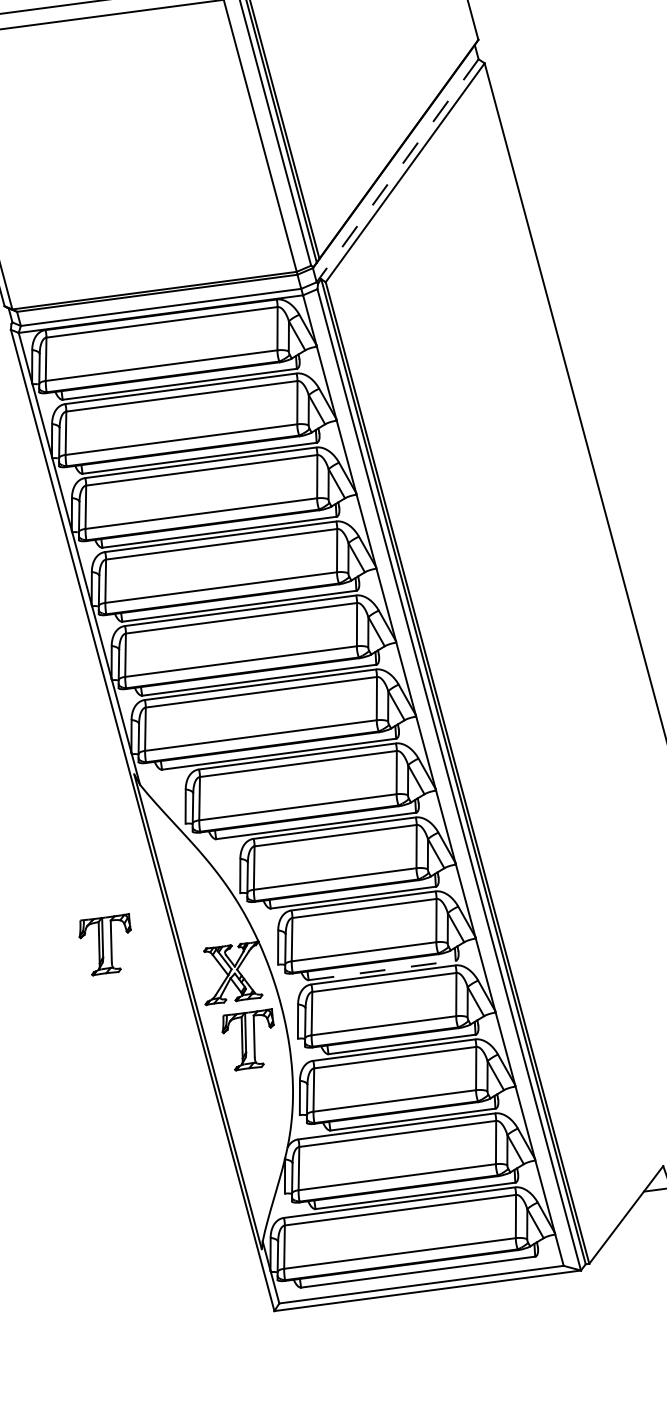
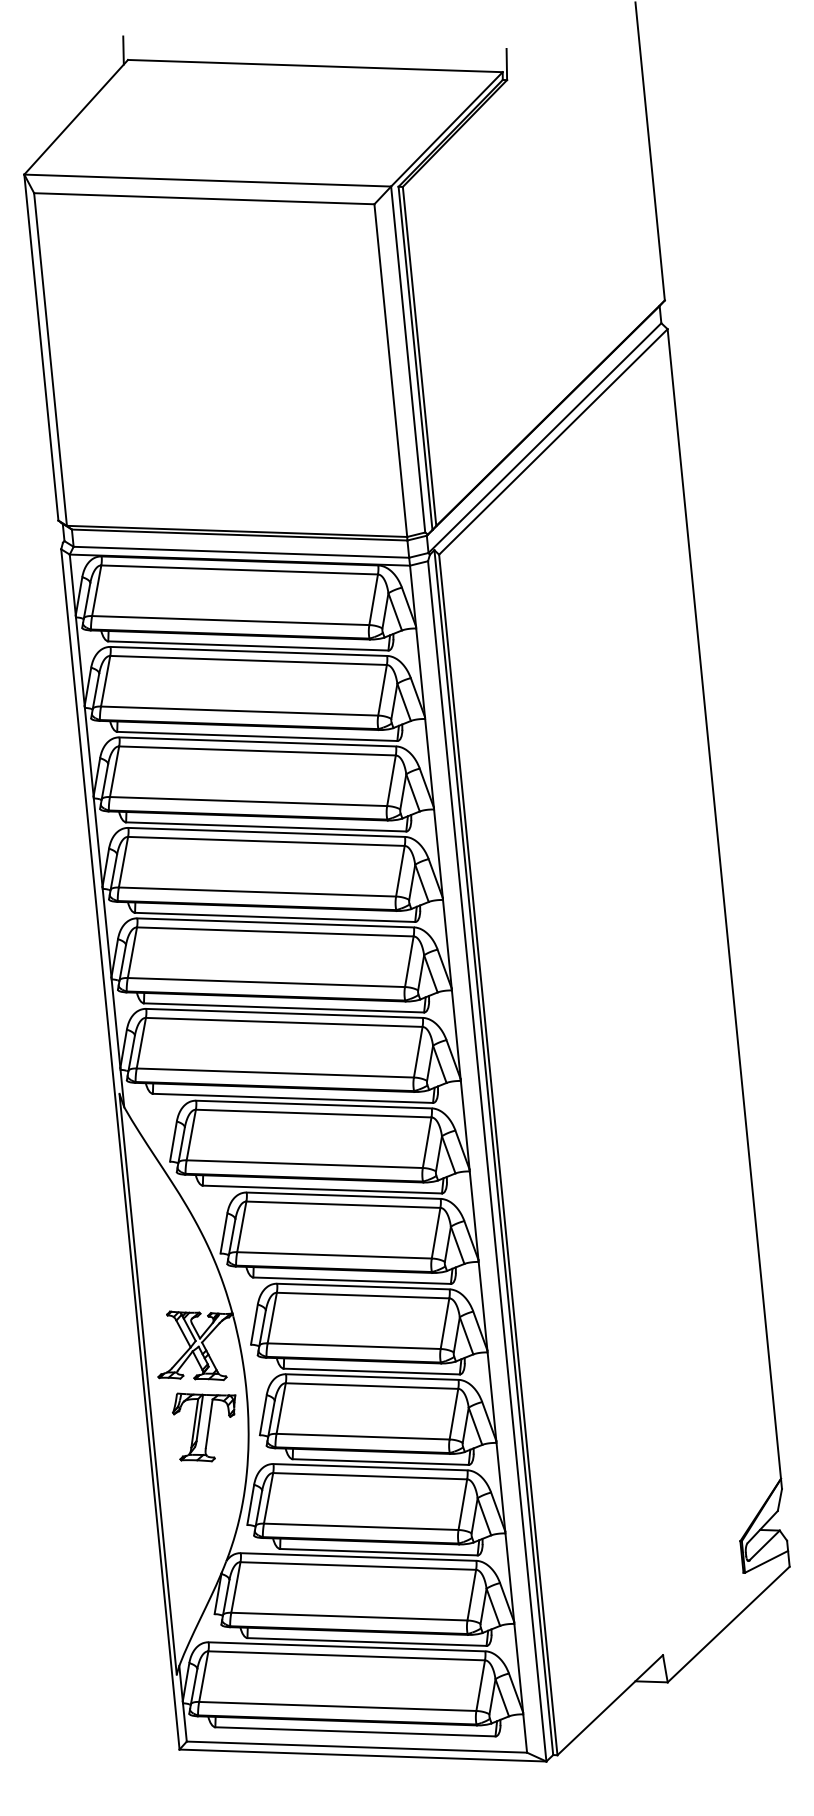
line: (397, 171) -> (544, 438), dashed -> solid
part: (107, 944) -> (55, 1288), removed
line: (382, 970) -> (372, 1371), dashed -> solid

